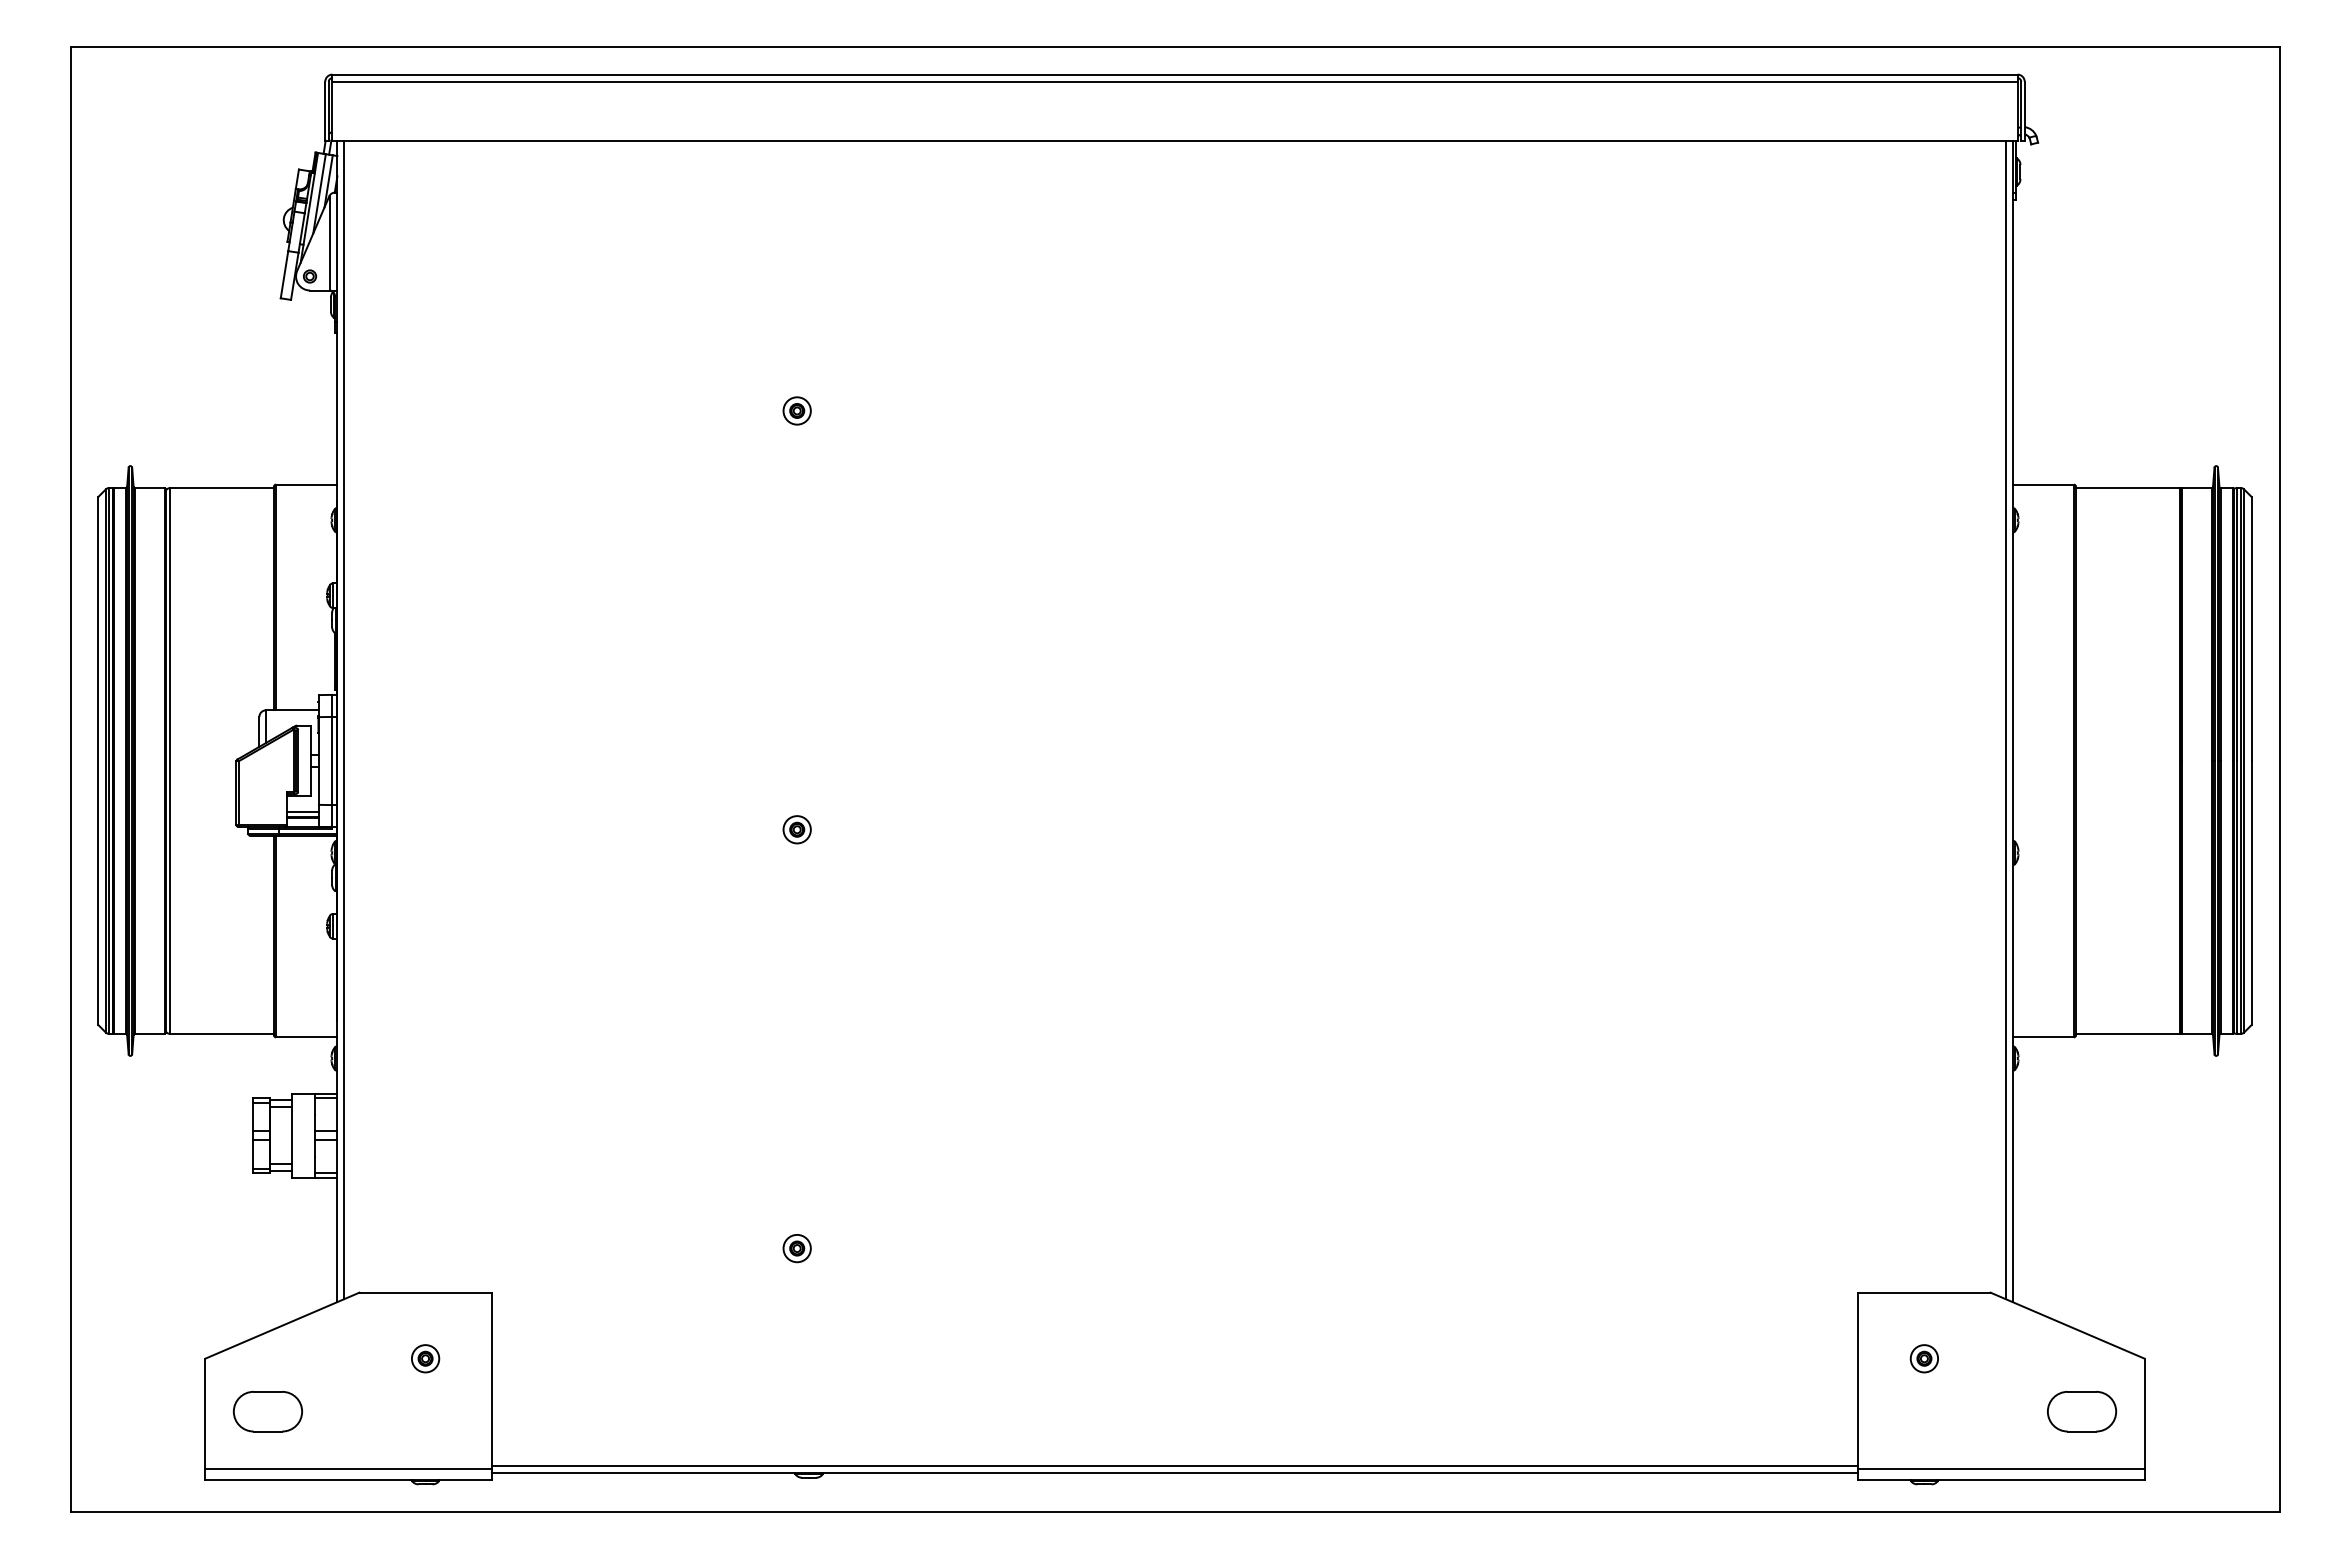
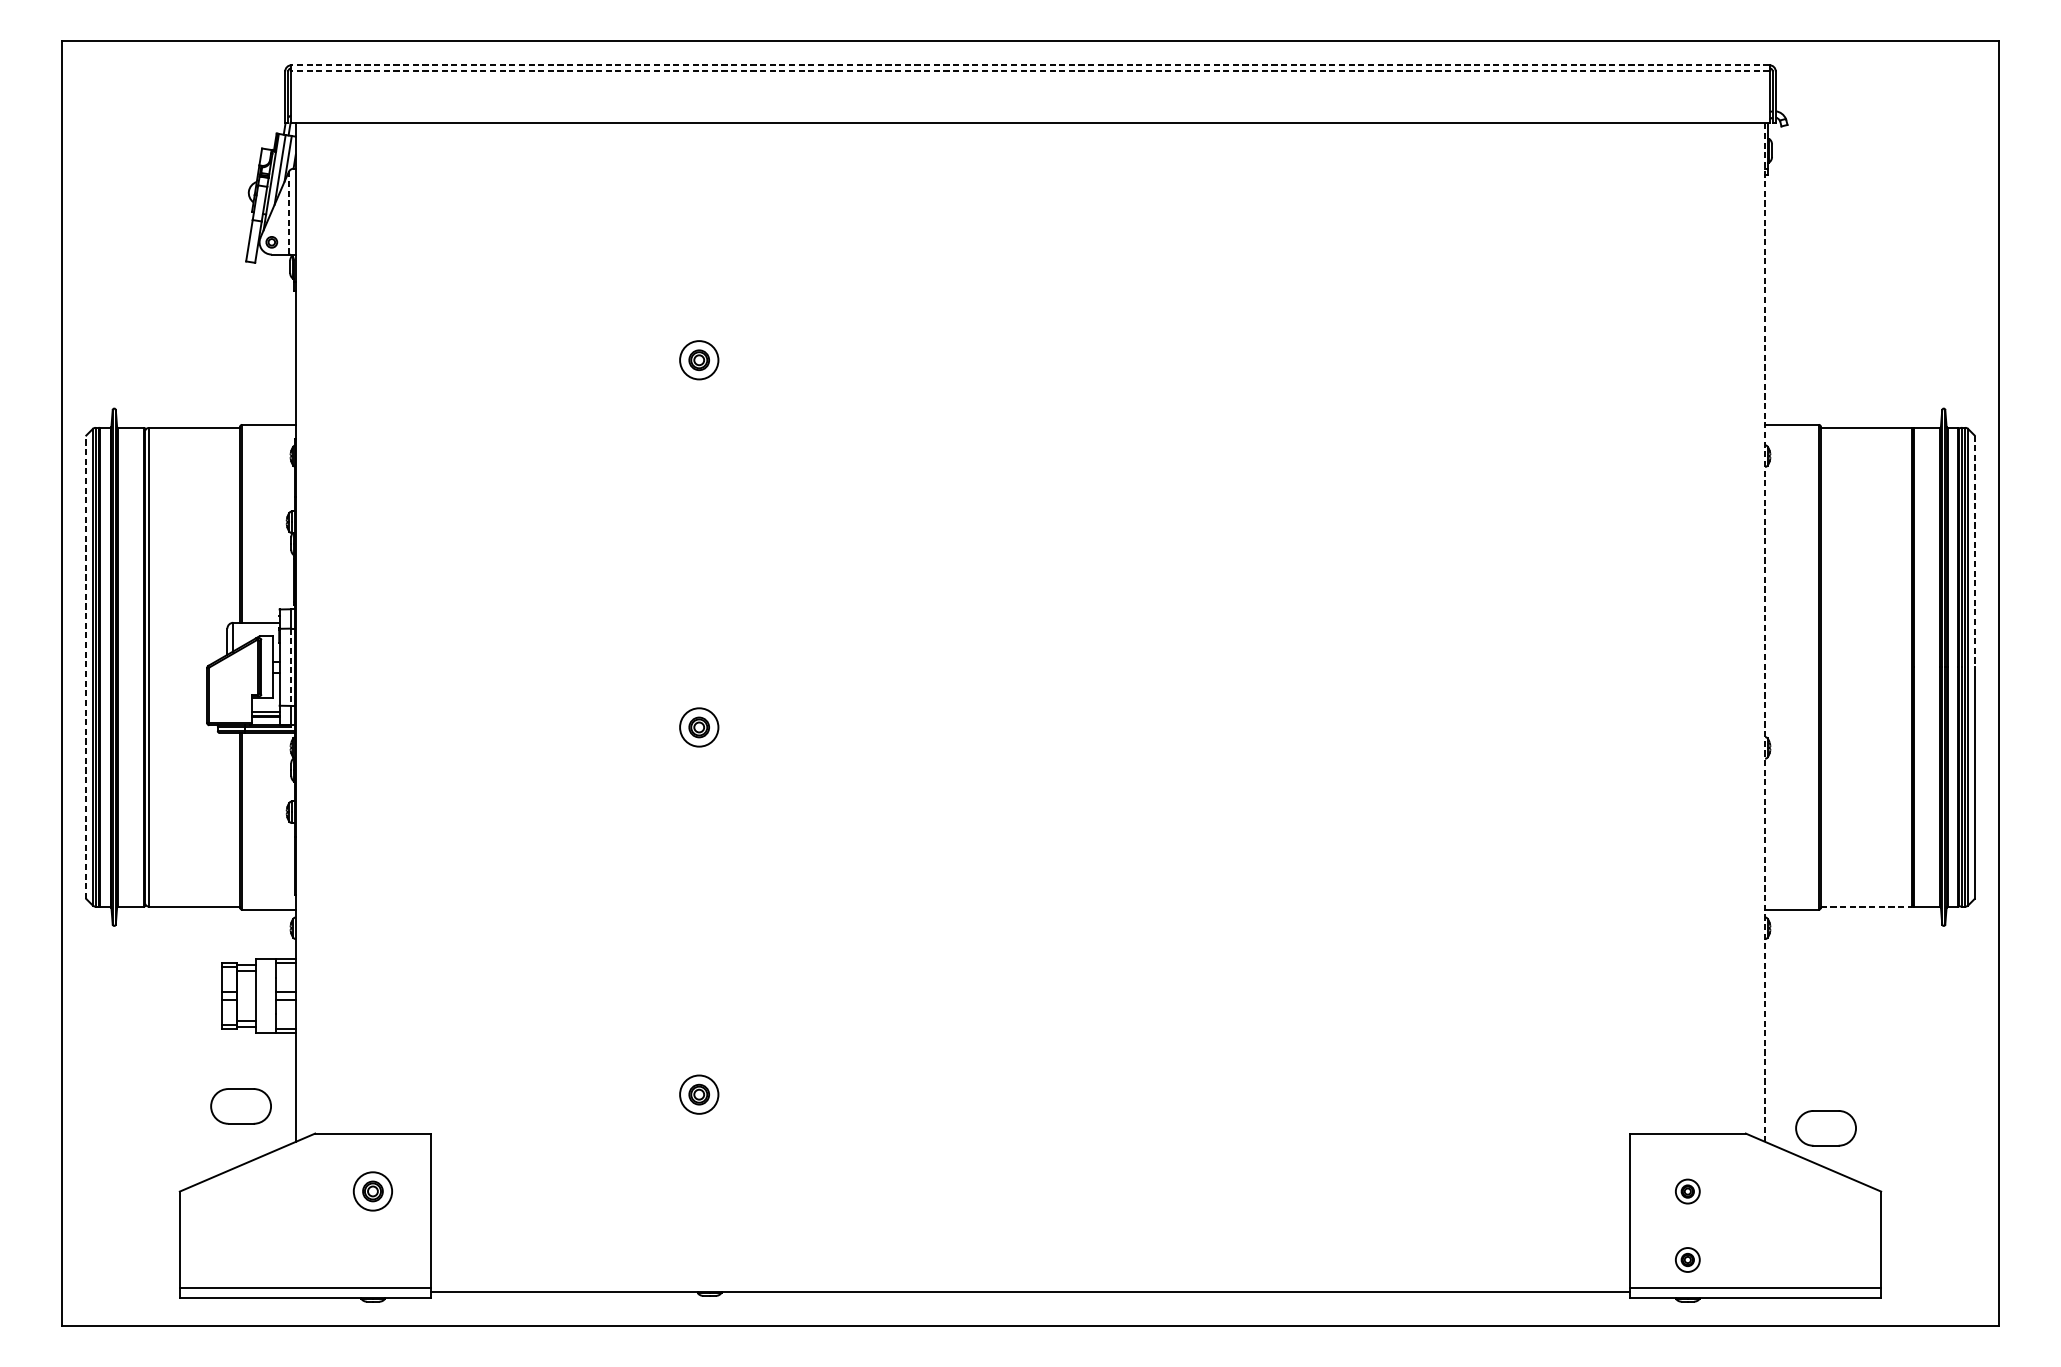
line: (1175, 74) -> (1030, 65), solid -> dashed
line: (1175, 81) -> (1030, 71), solid -> dashed
line: (329, 243) -> (288, 213), solid -> dashed
part: (796, 410) -> (698, 359), size x1.6
line: (2251, 629) -> (1974, 551), solid -> dashed
line: (344, 719) -> (302, 630), removed
line: (2005, 719) -> (1758, 630), removed
line: (2012, 721) -> (1765, 632), solid -> dashed
line: (98, 760) -> (86, 666), solid -> dashed
line: (332, 761) -> (291, 667), solid -> dashed
part: (796, 829) -> (698, 727), size x1.6
line: (2128, 1033) -> (1866, 906), solid -> dashed
part: (796, 1248) -> (698, 1094), size x1.6
part: (425, 1358) -> (373, 1191), size x1.6
part: (267, 1411) -> (240, 1106), moved
part: (2082, 1411) -> (1826, 1128), moved
part: (1923, 1436) -> (1687, 1259), added
line: (1174, 1466) -> (1030, 1286), removed

